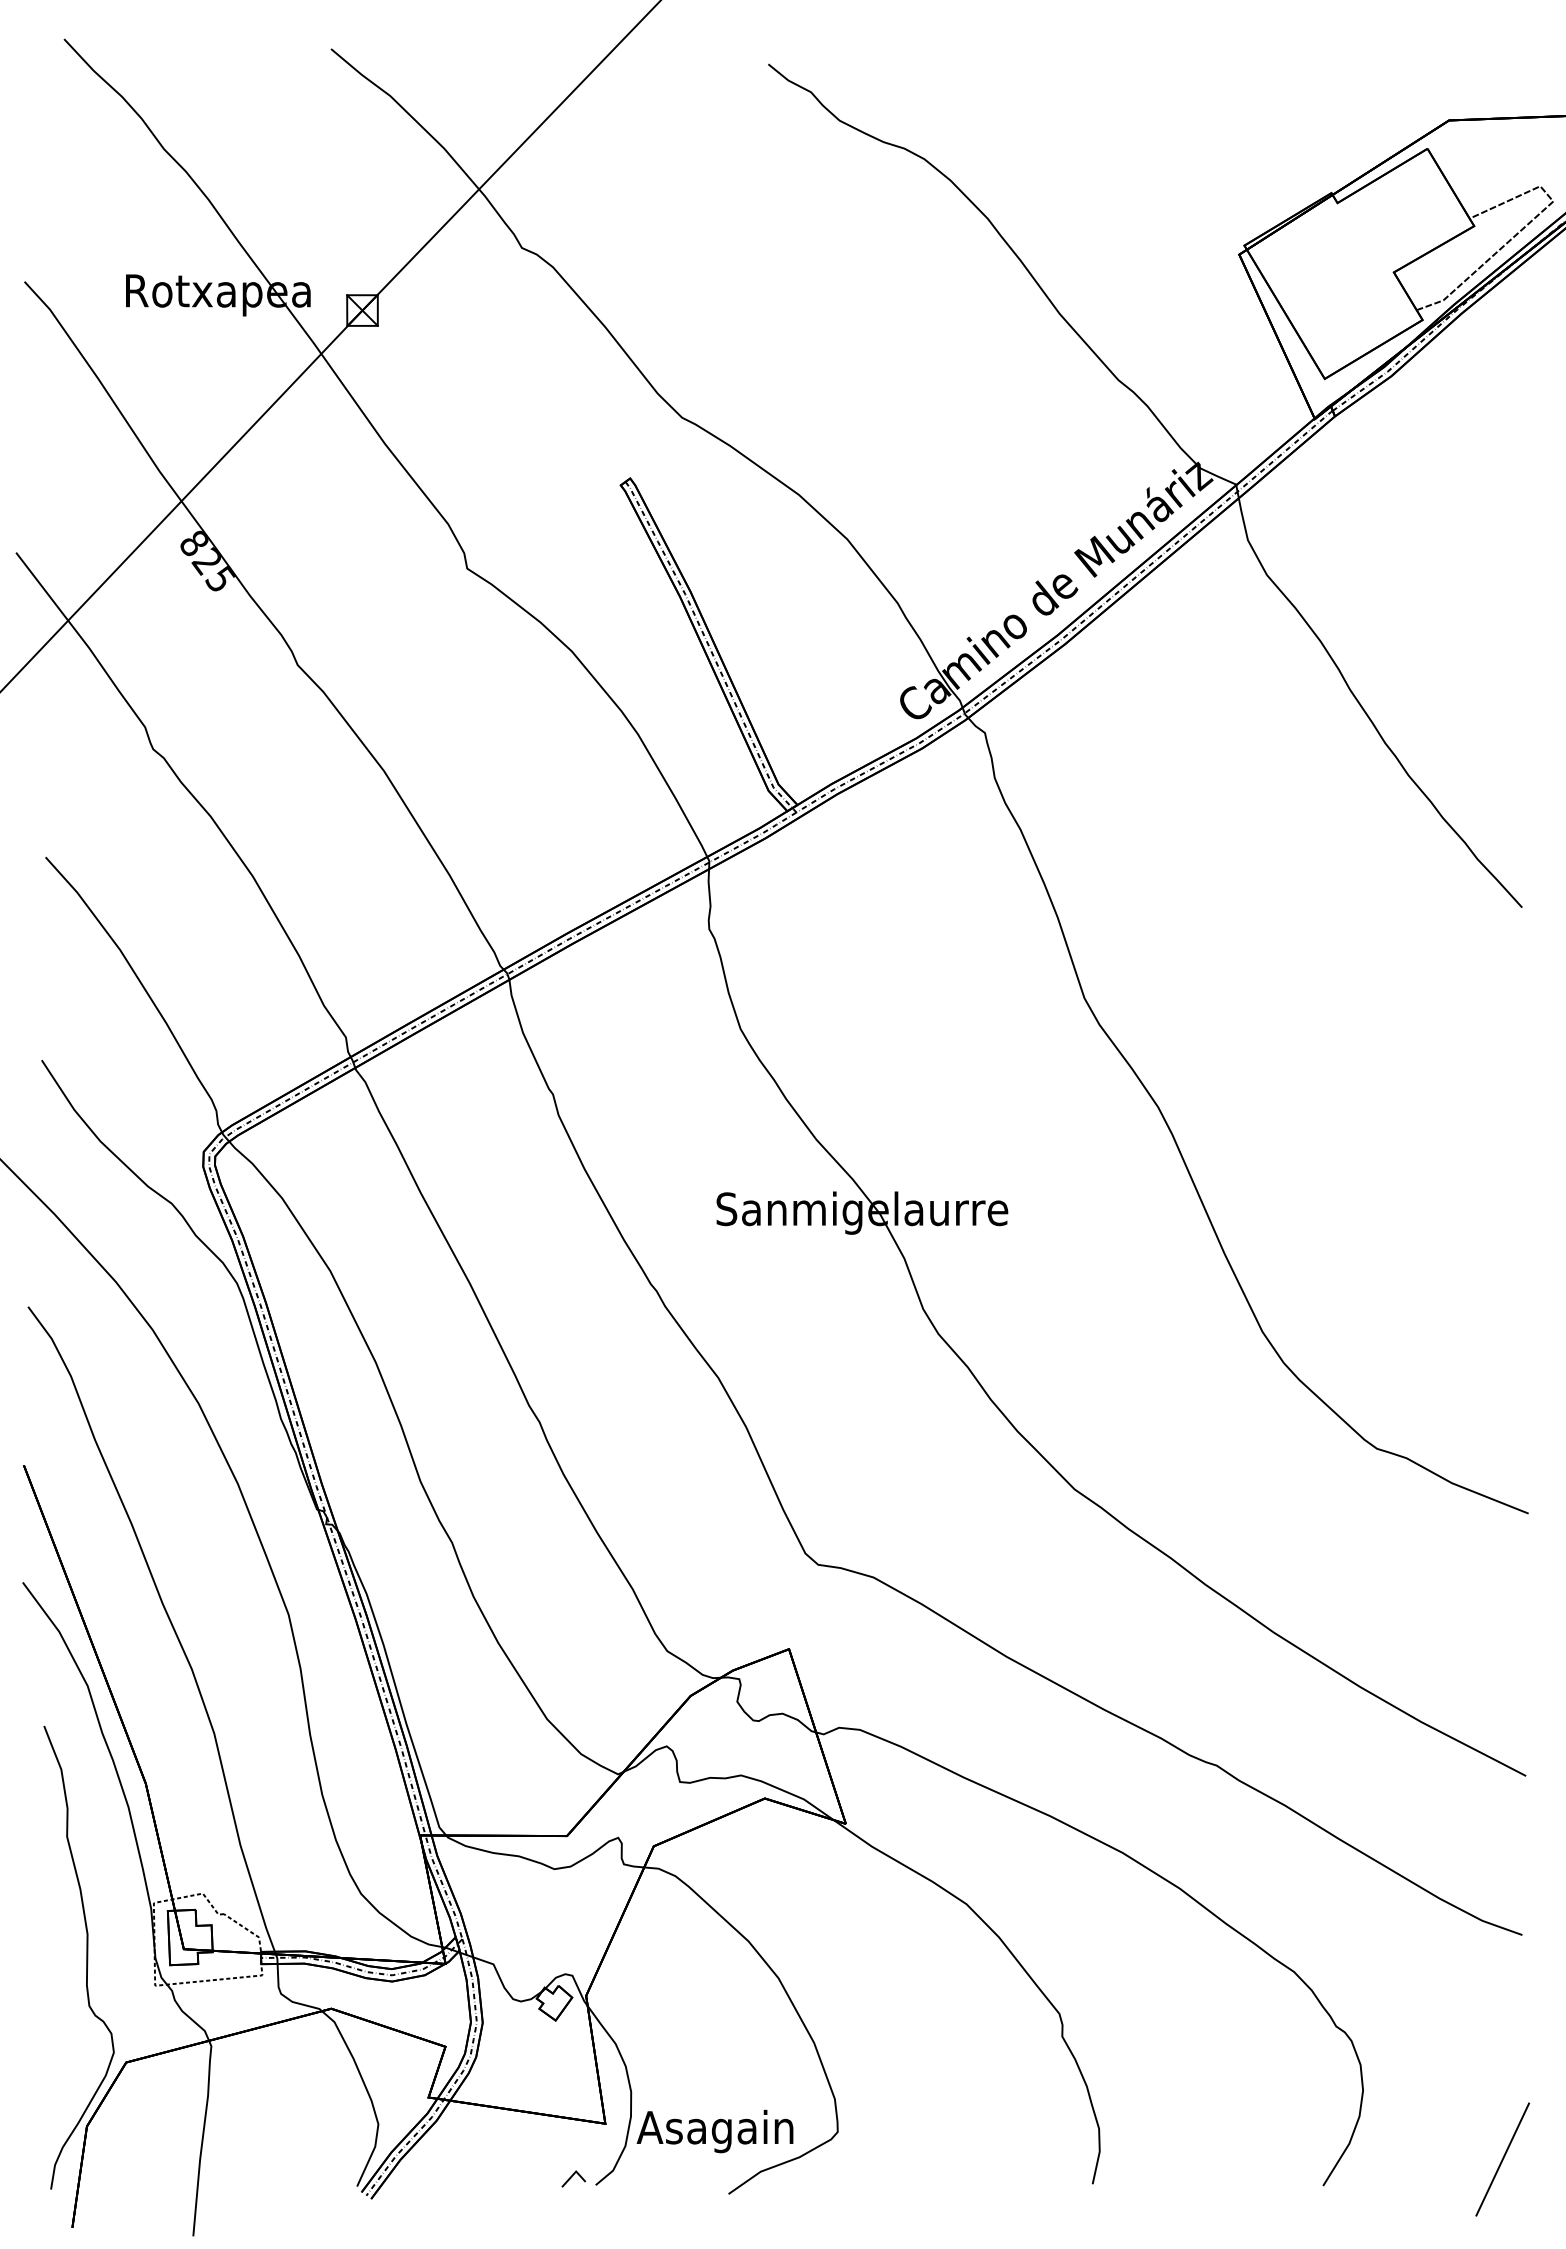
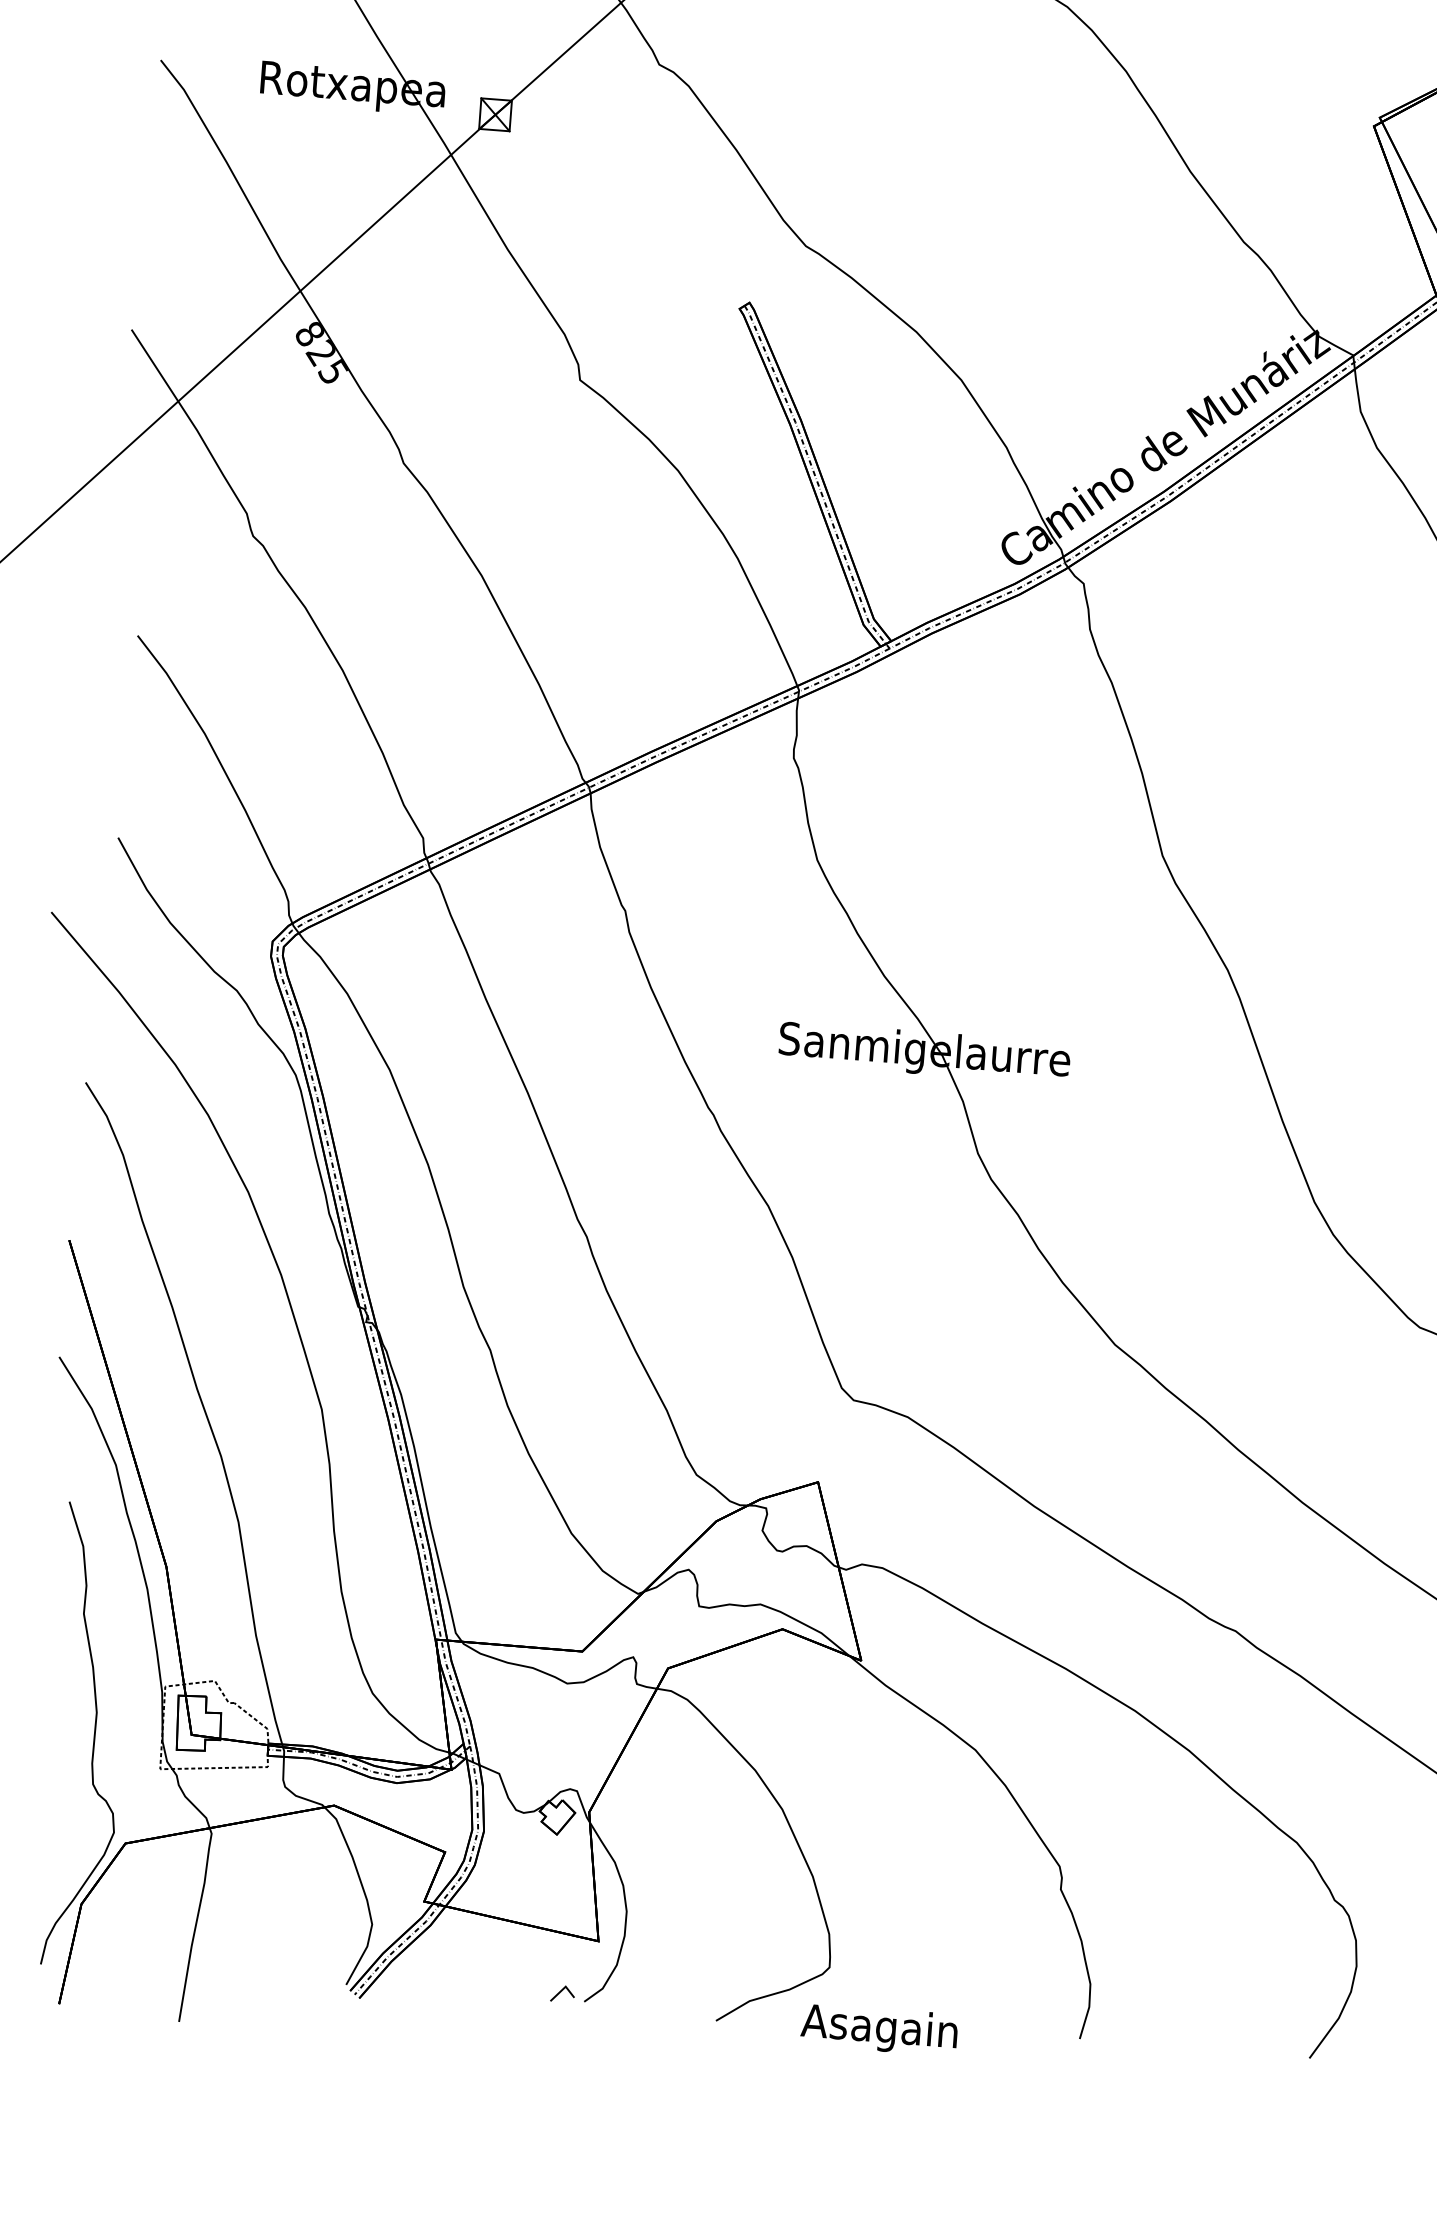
text: (714, 2131) -> (878, 2029), moved

